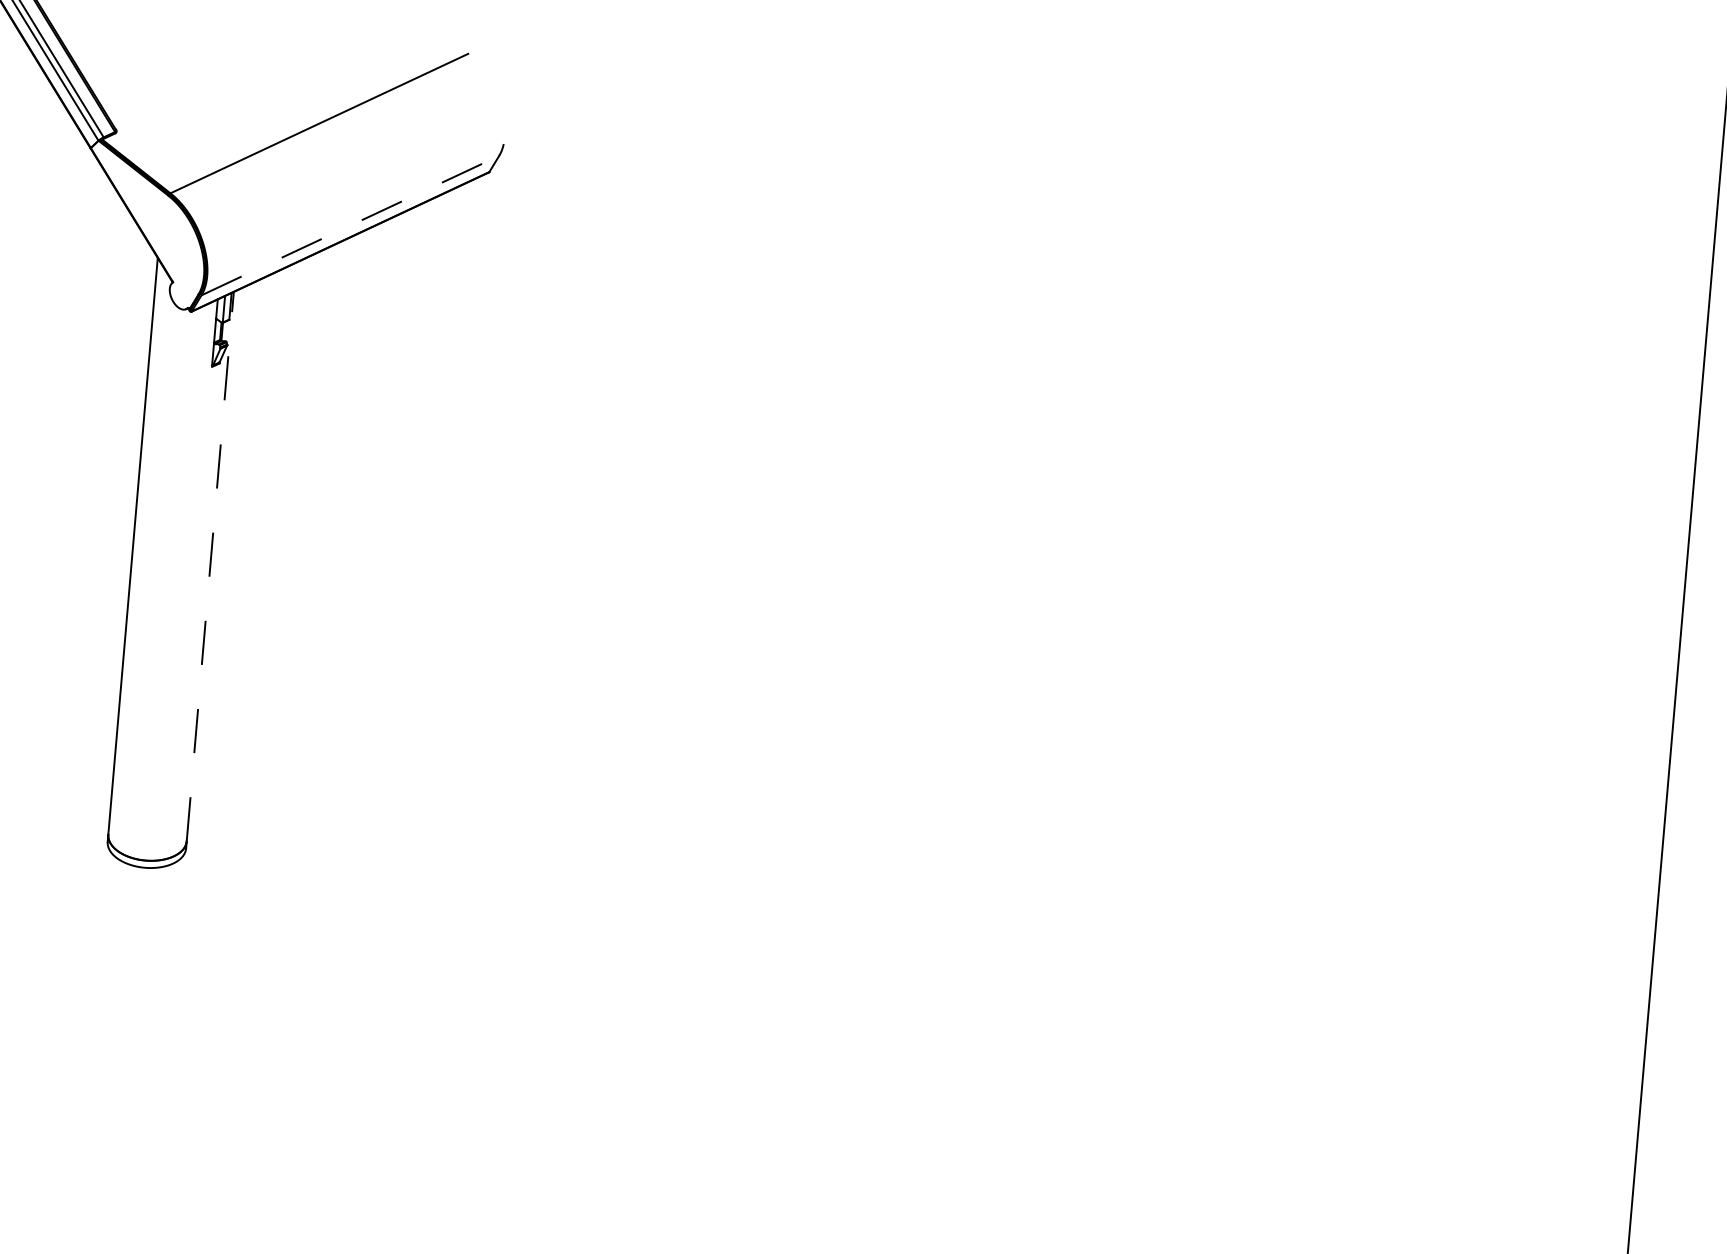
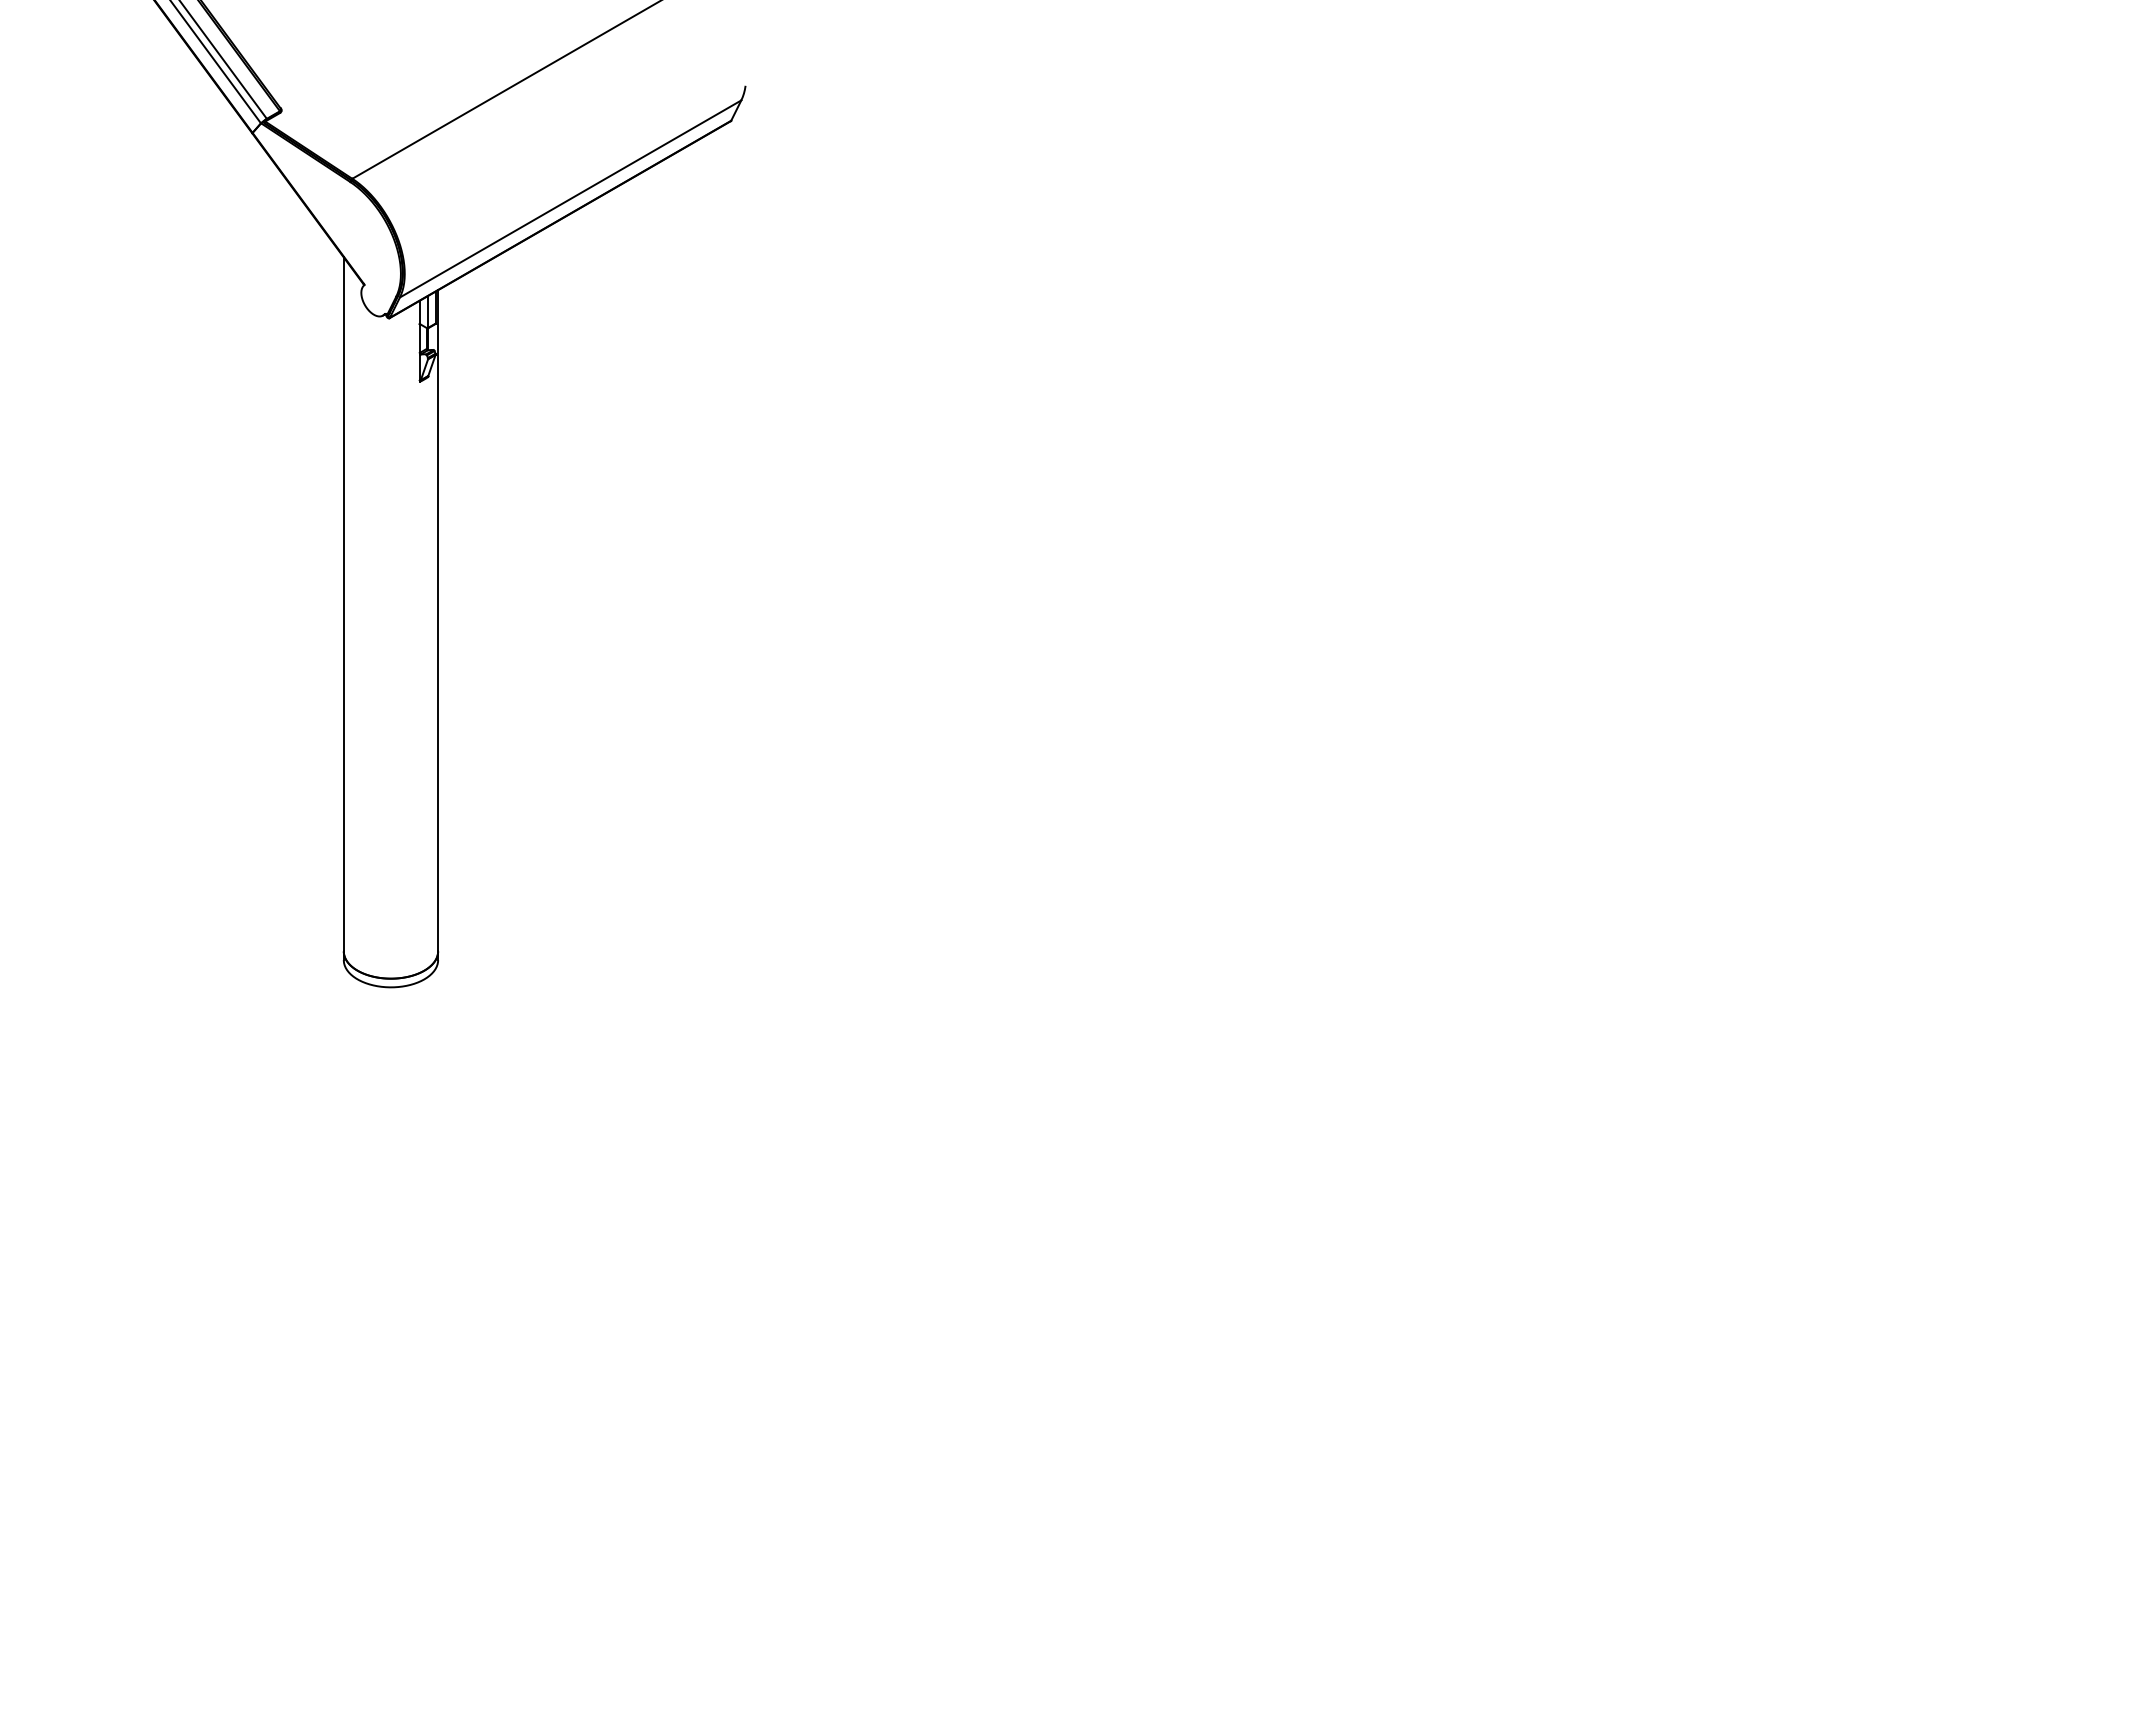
line: (351, 225) -> (571, 198), dashed -> solid
line: (210, 566) -> (438, 620), dashed -> solid

